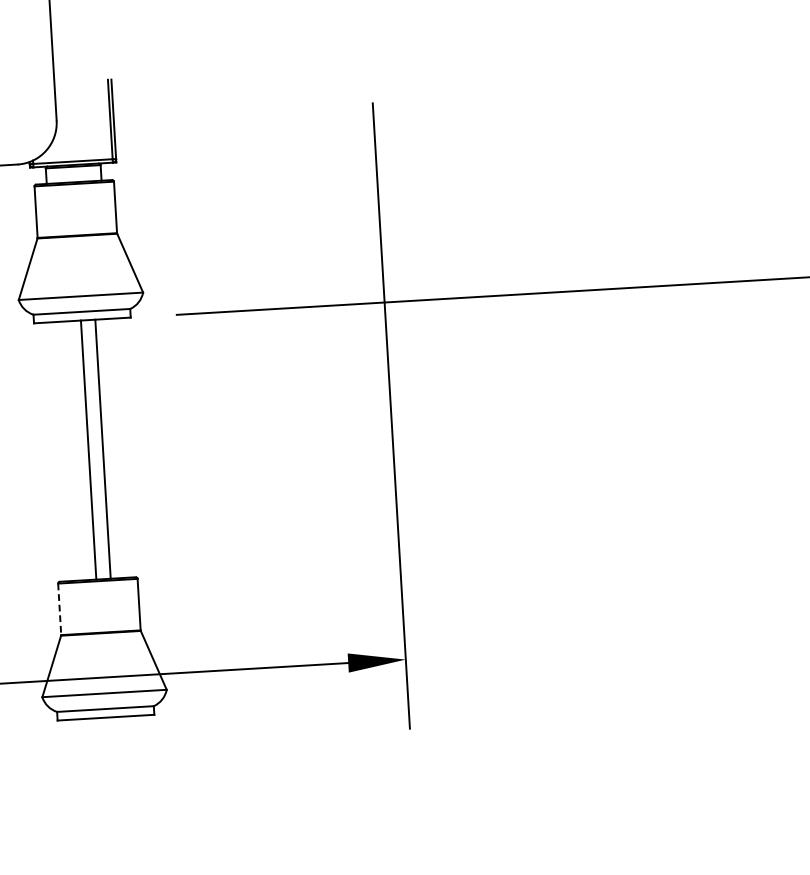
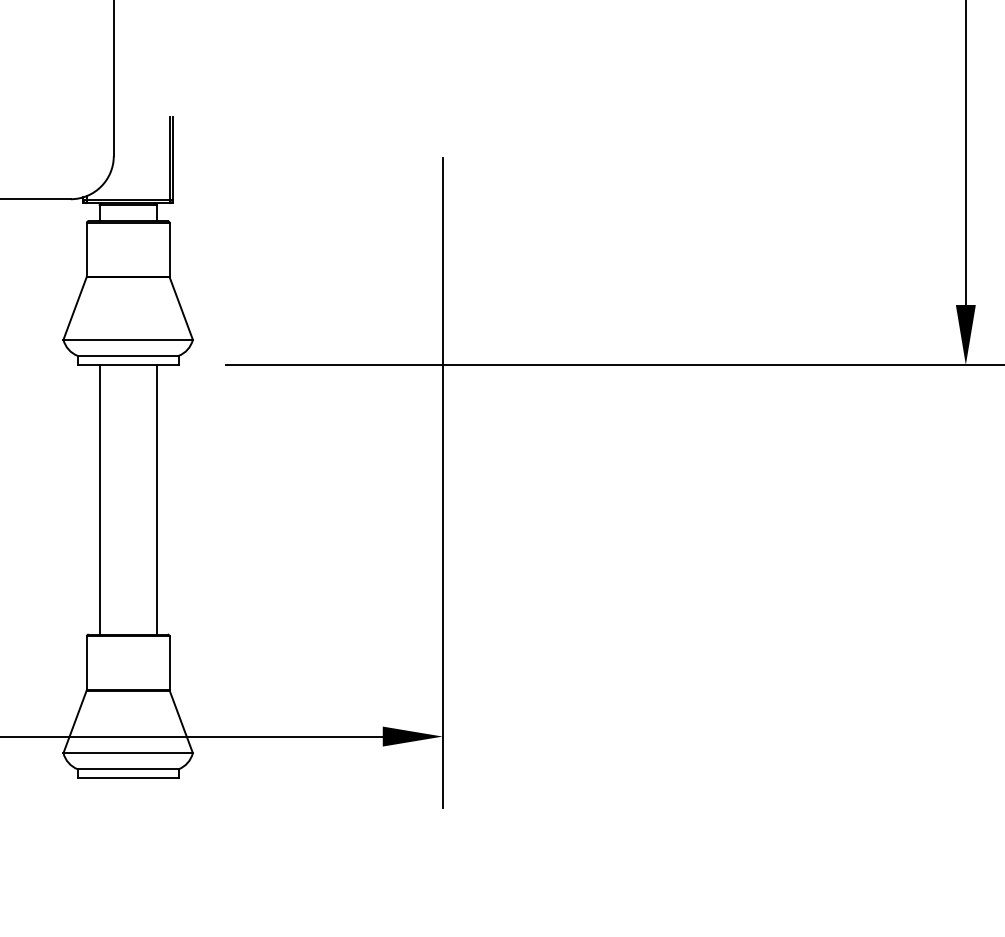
line: (88, 449) -> (156, 499), moved
line: (102, 449) -> (99, 499), moved
line: (59, 609) -> (86, 663), dashed -> solid

